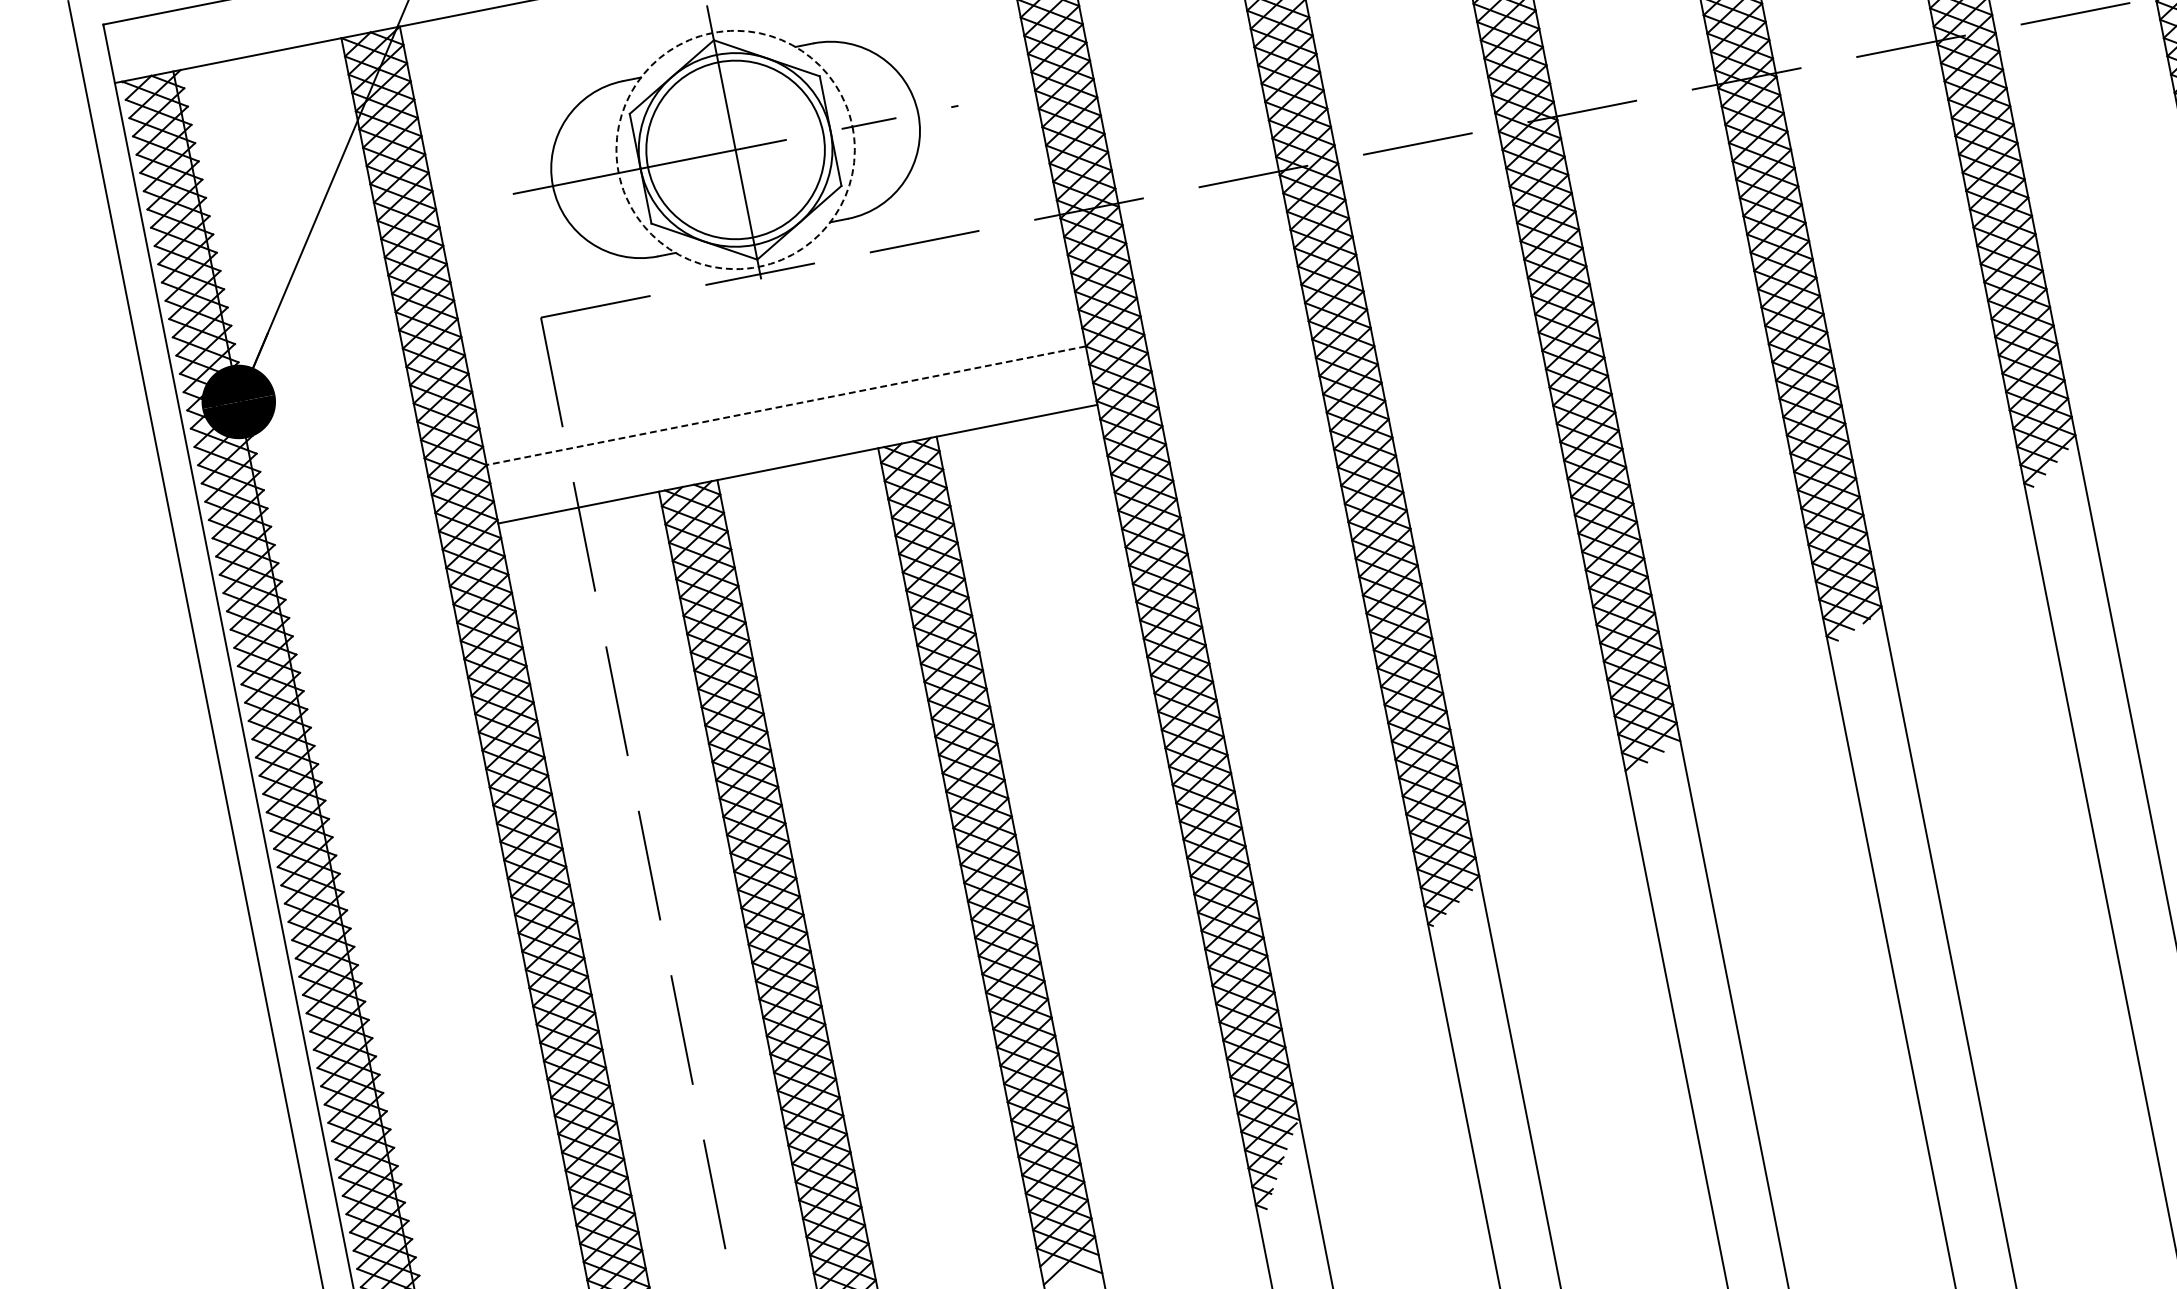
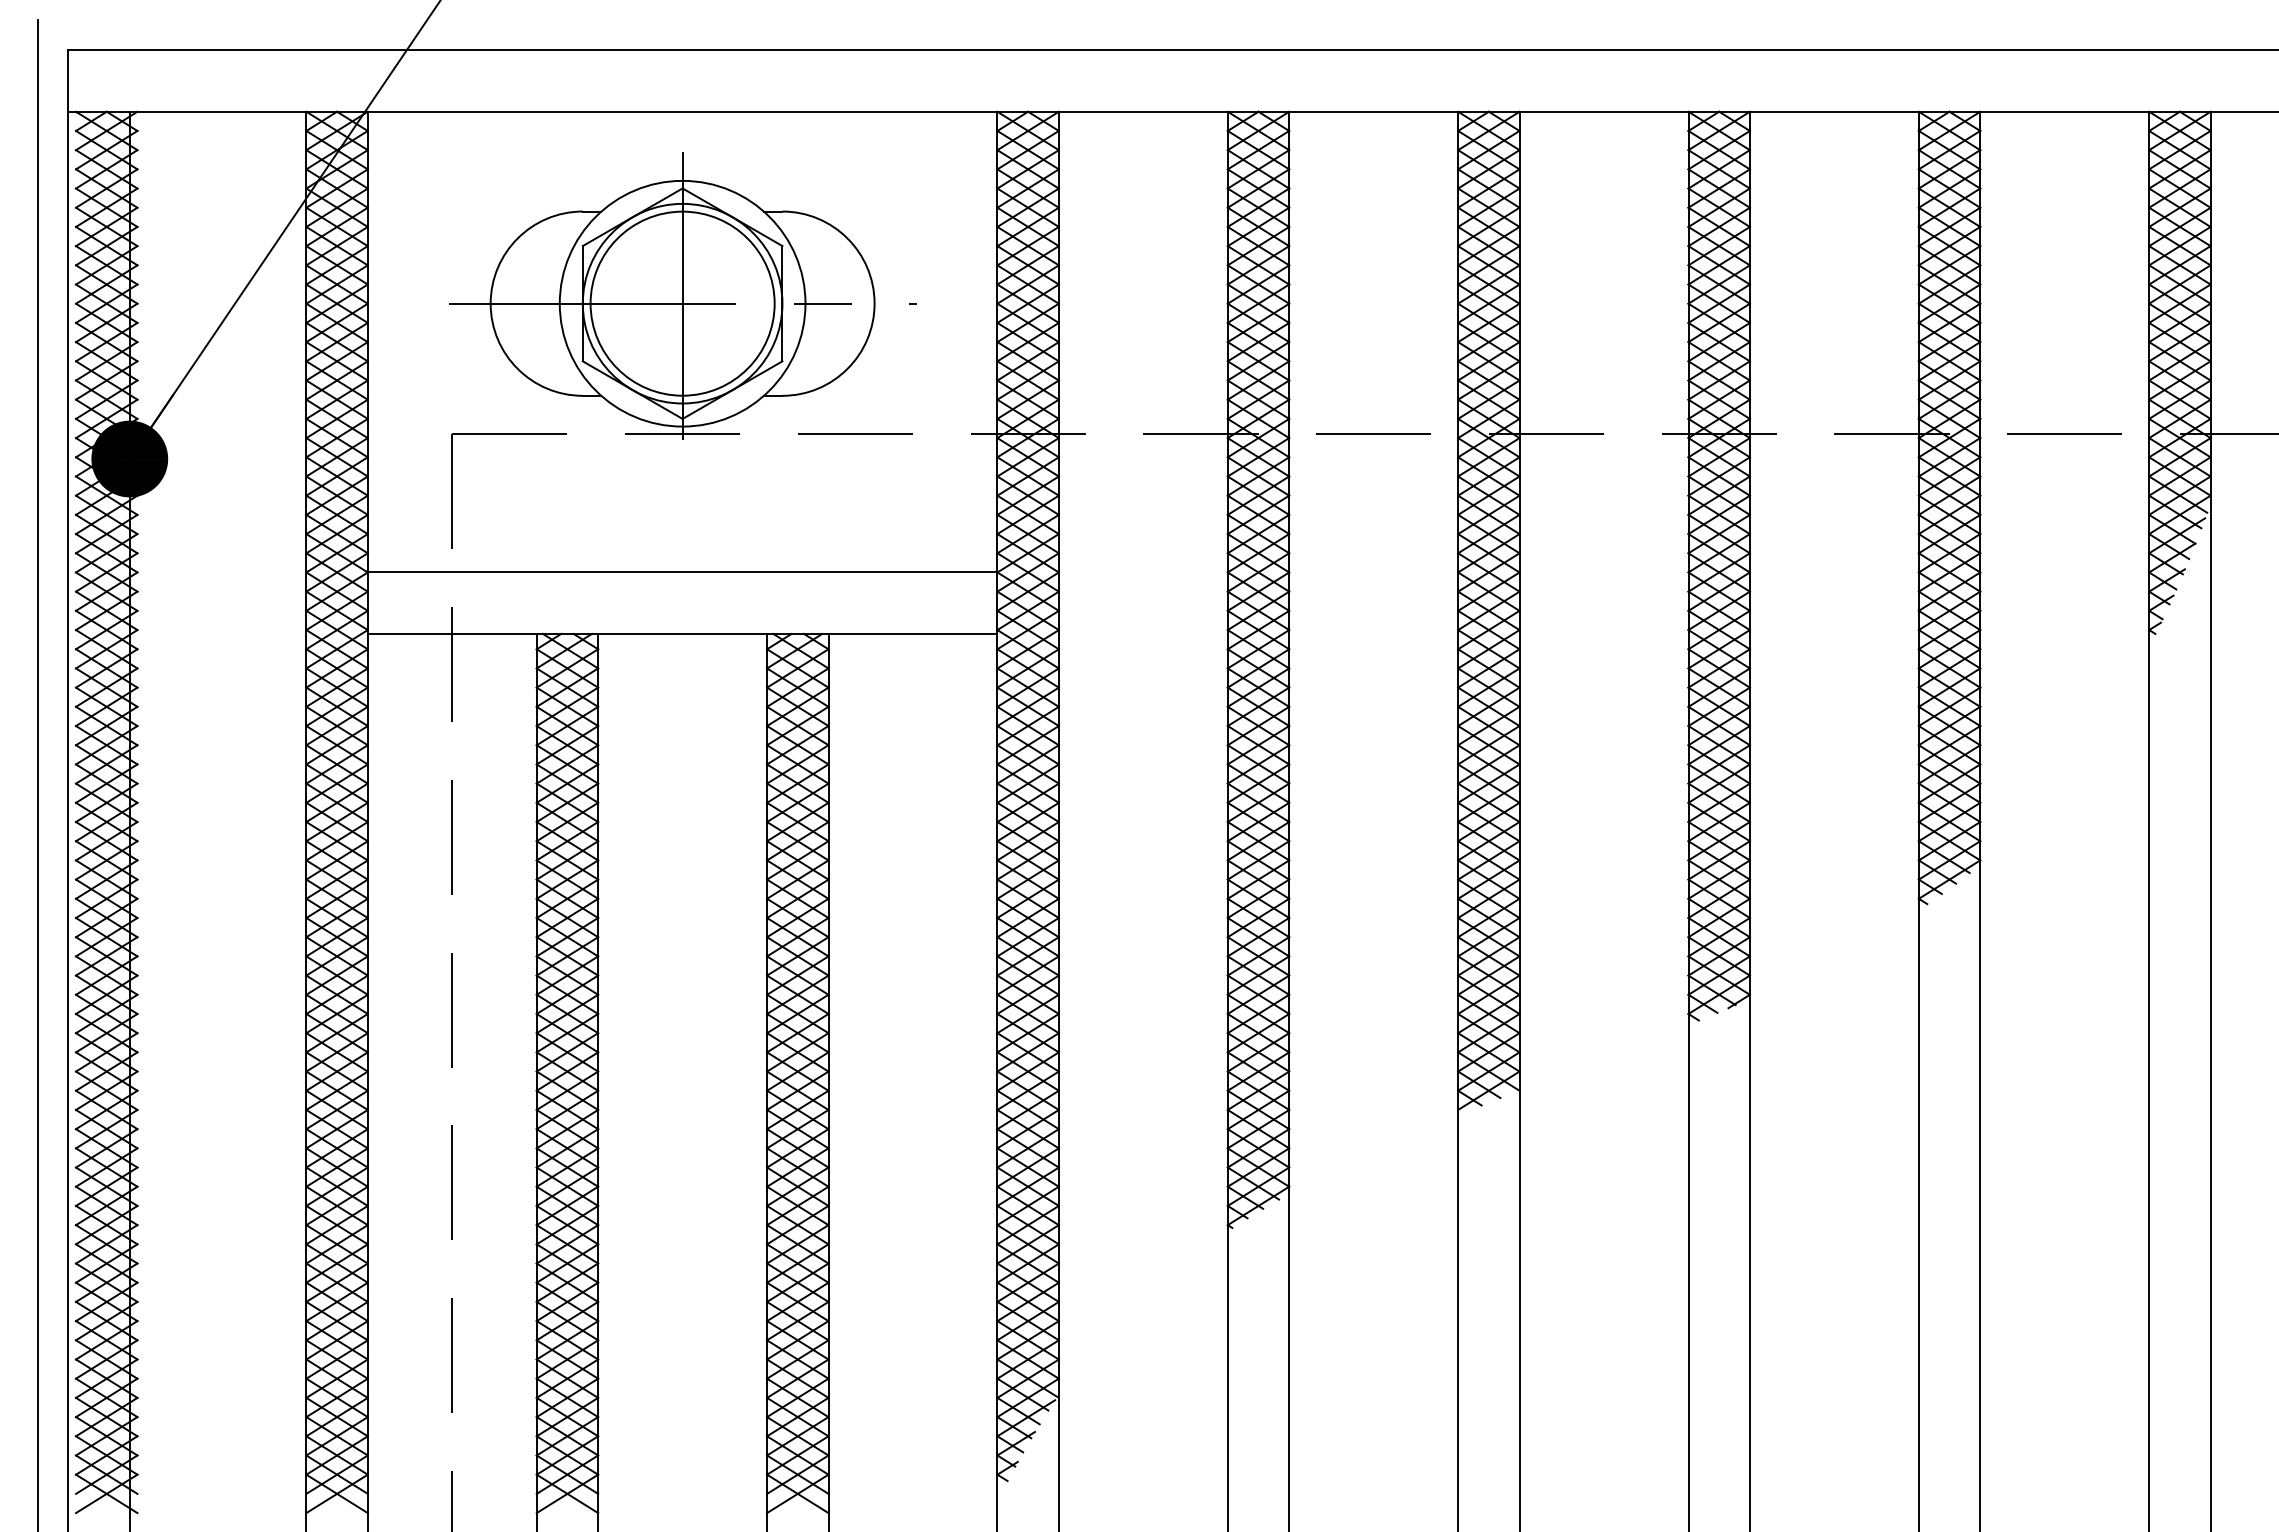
circle: (735, 149) -> (682, 303), dashed -> solid
line: (786, 405) -> (682, 572), dashed -> solid

